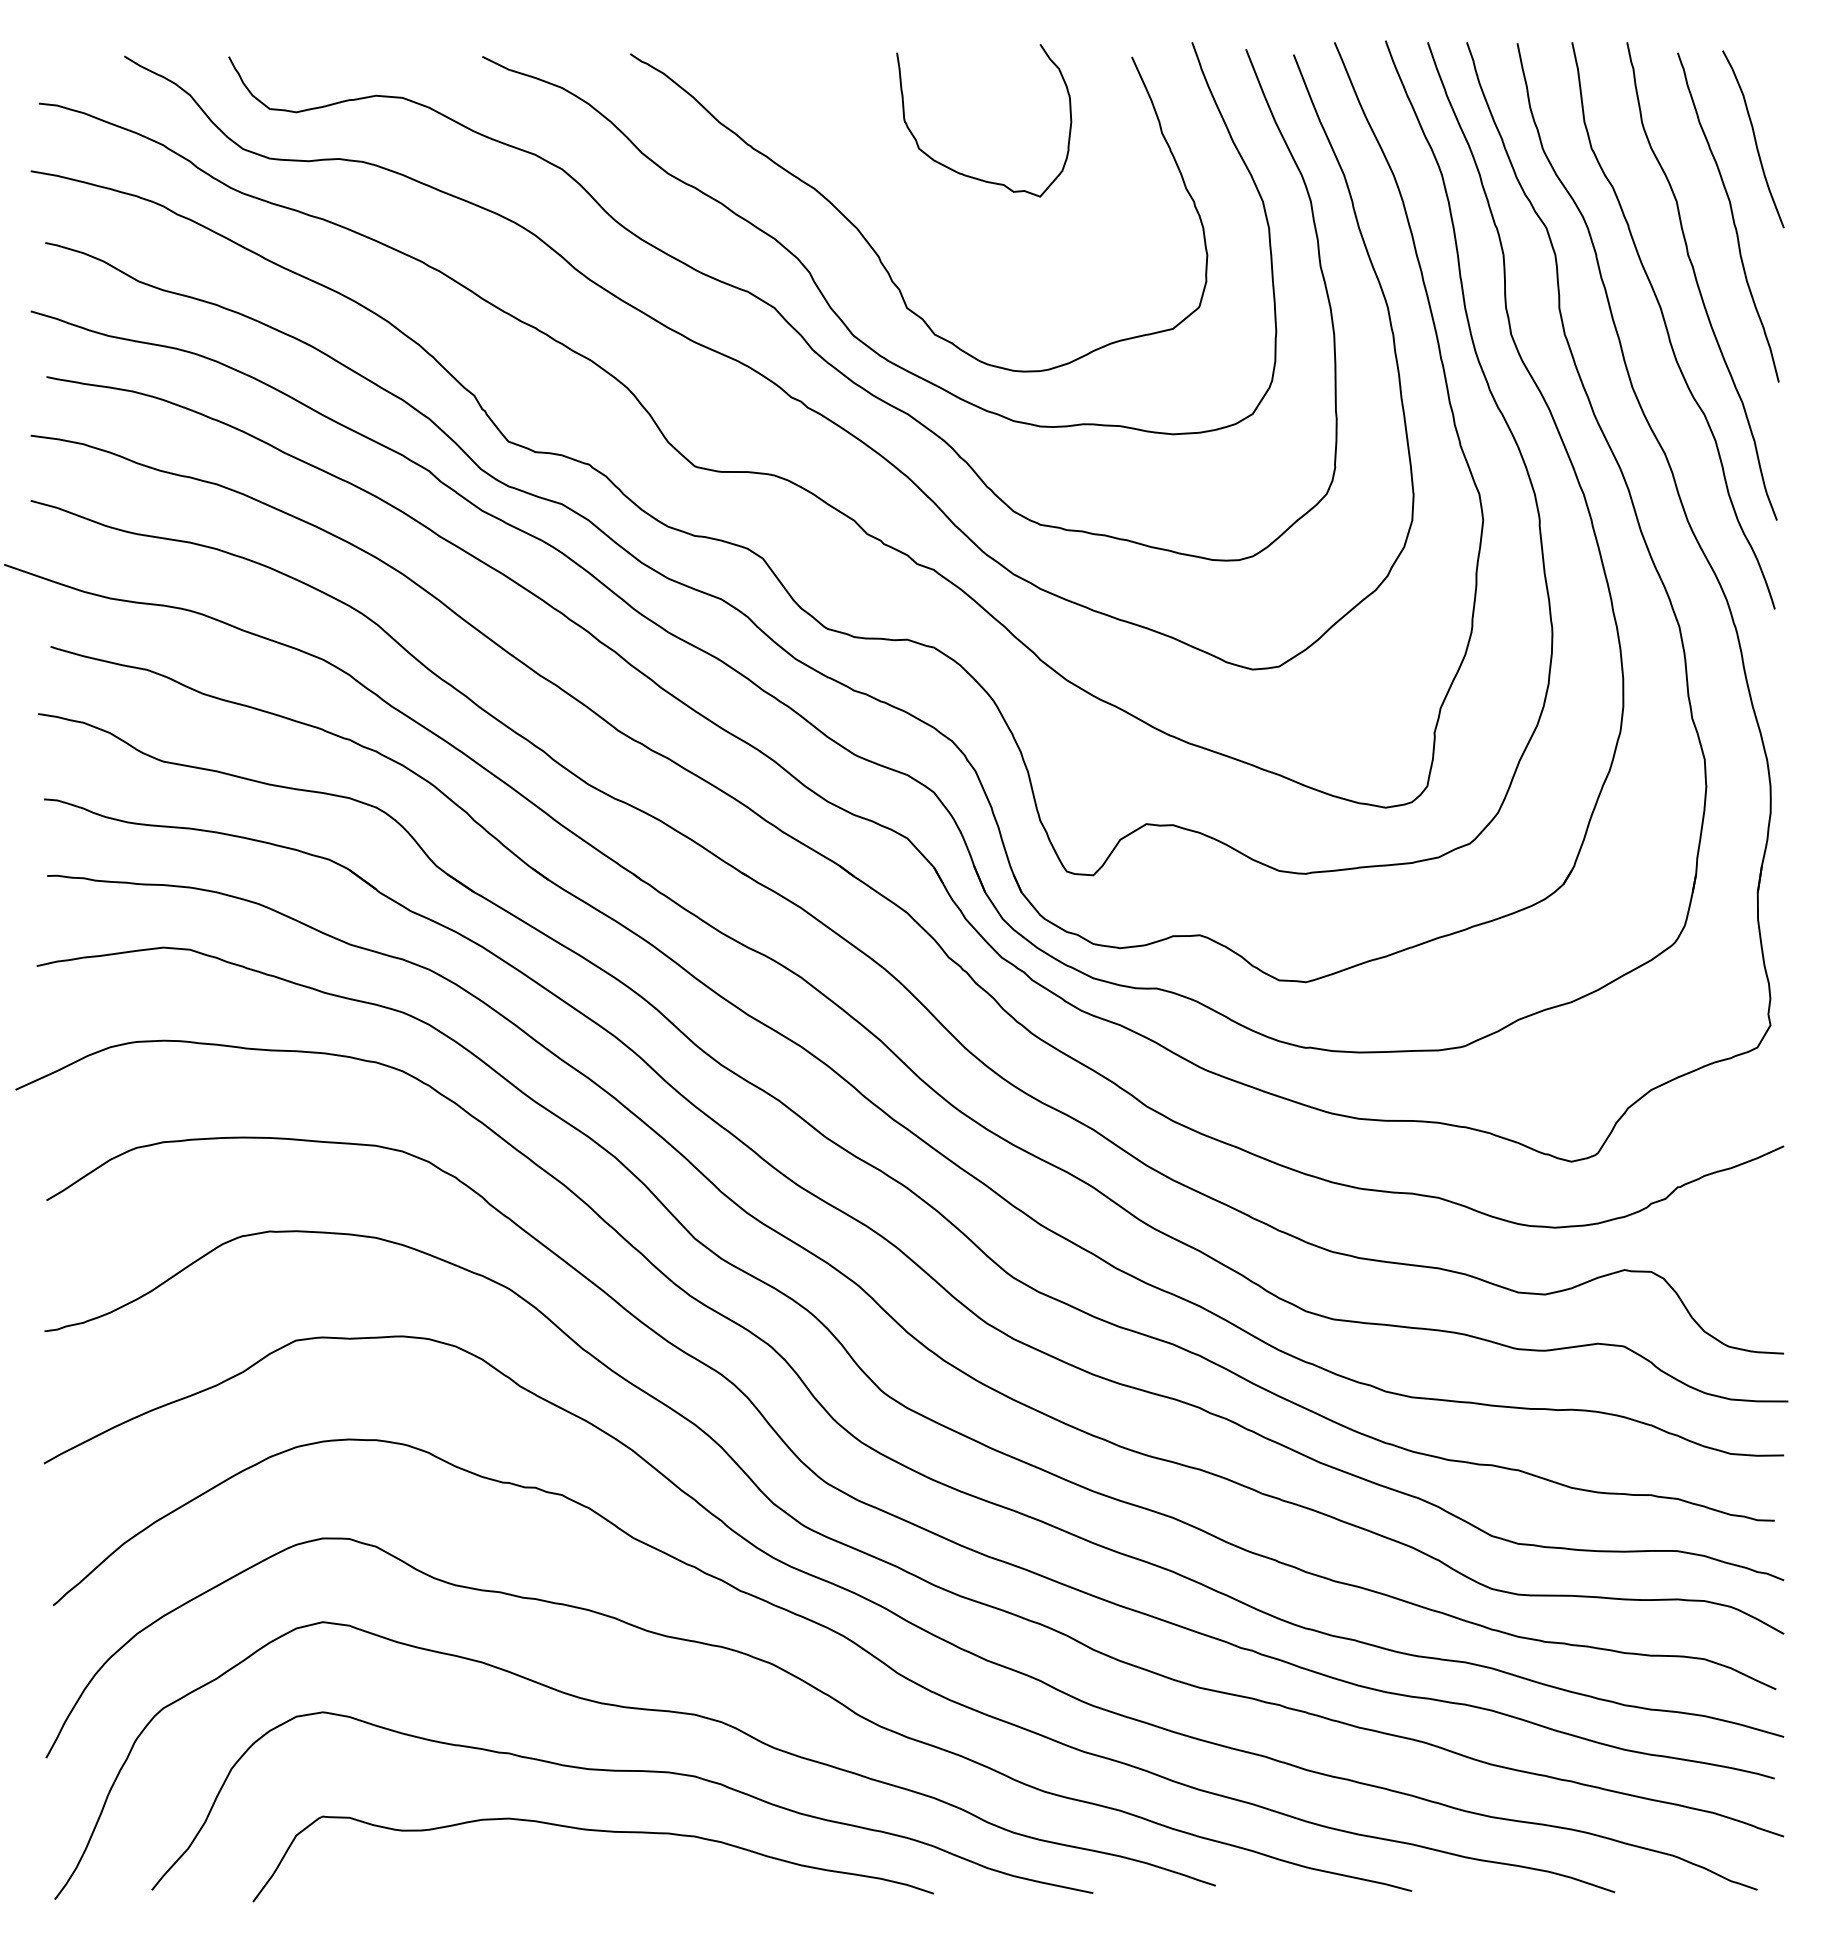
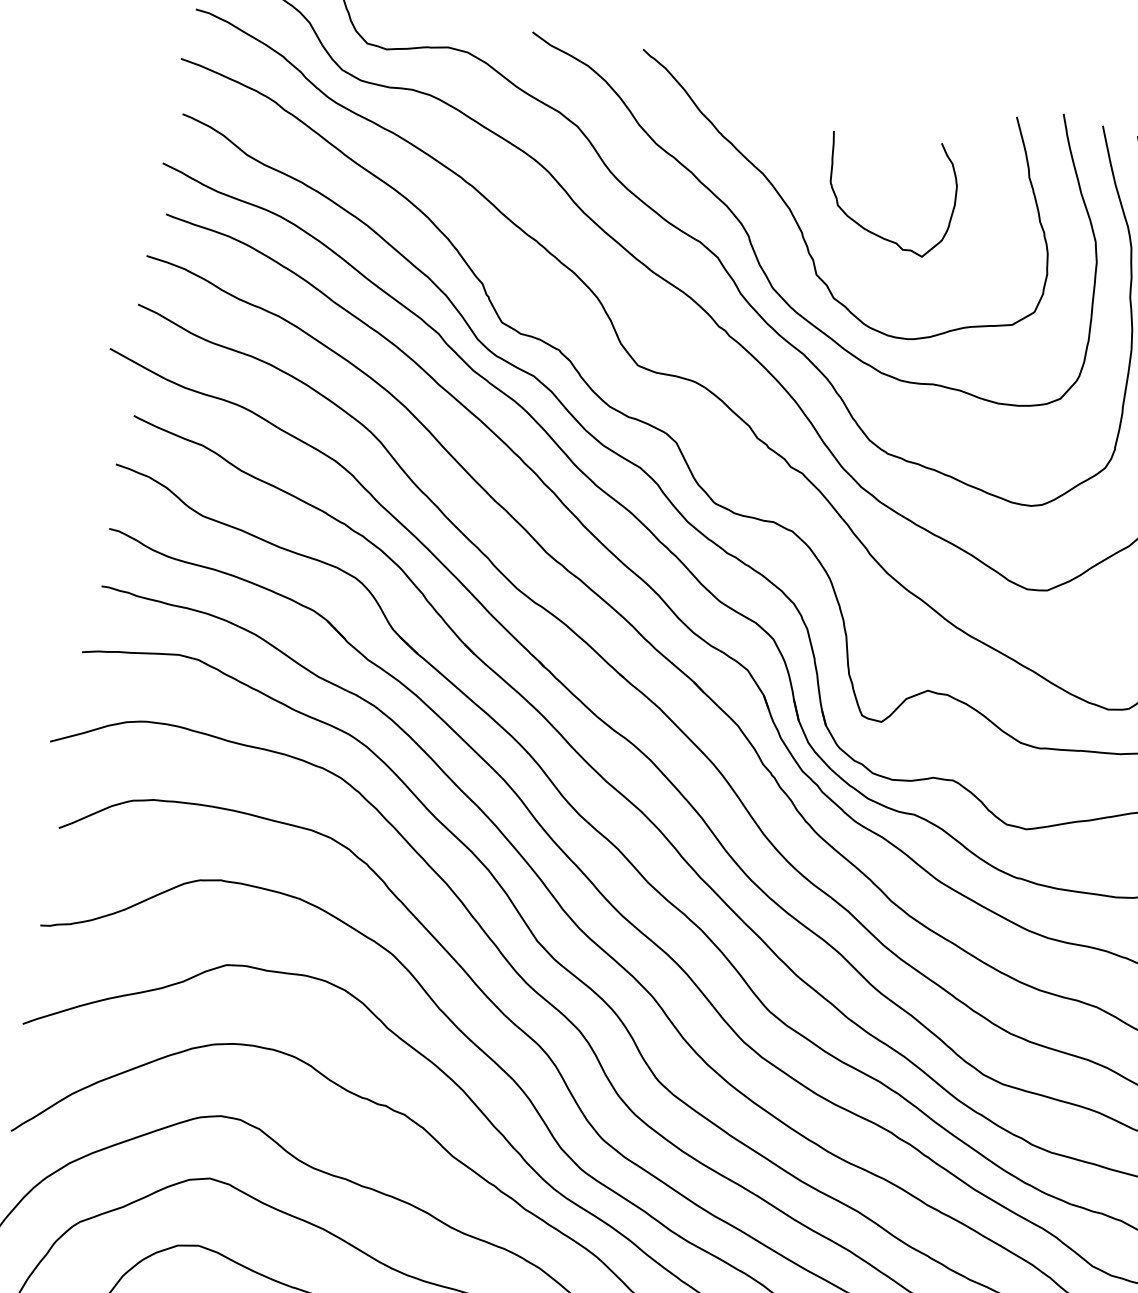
curve: (966, 174) -> (869, 230), moved

